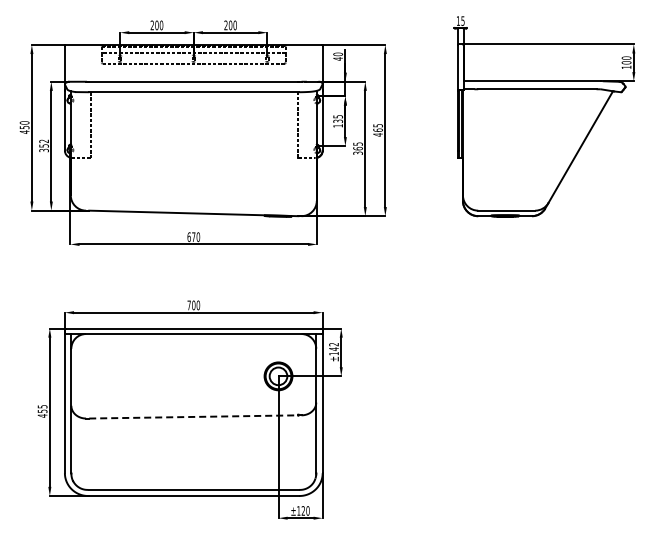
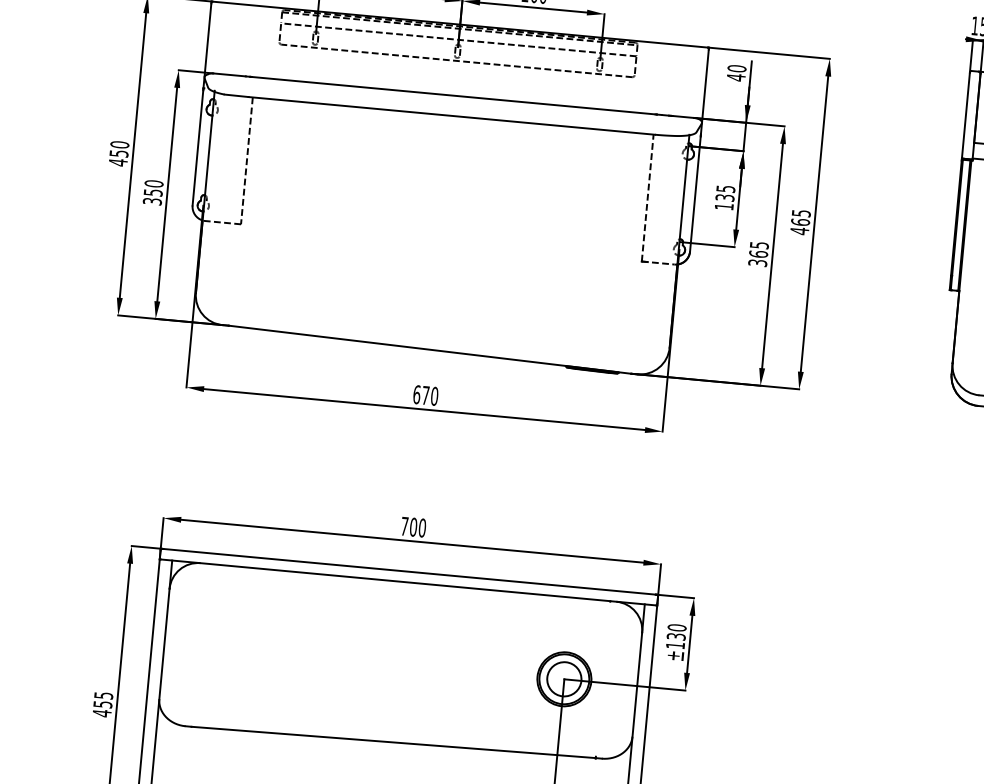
text: (43, 141) -> (152, 184), 352 -> 350
text: (333, 346) -> (675, 631), ±142 -> ±130
line: (193, 416) -> (393, 741), dashed -> solid

